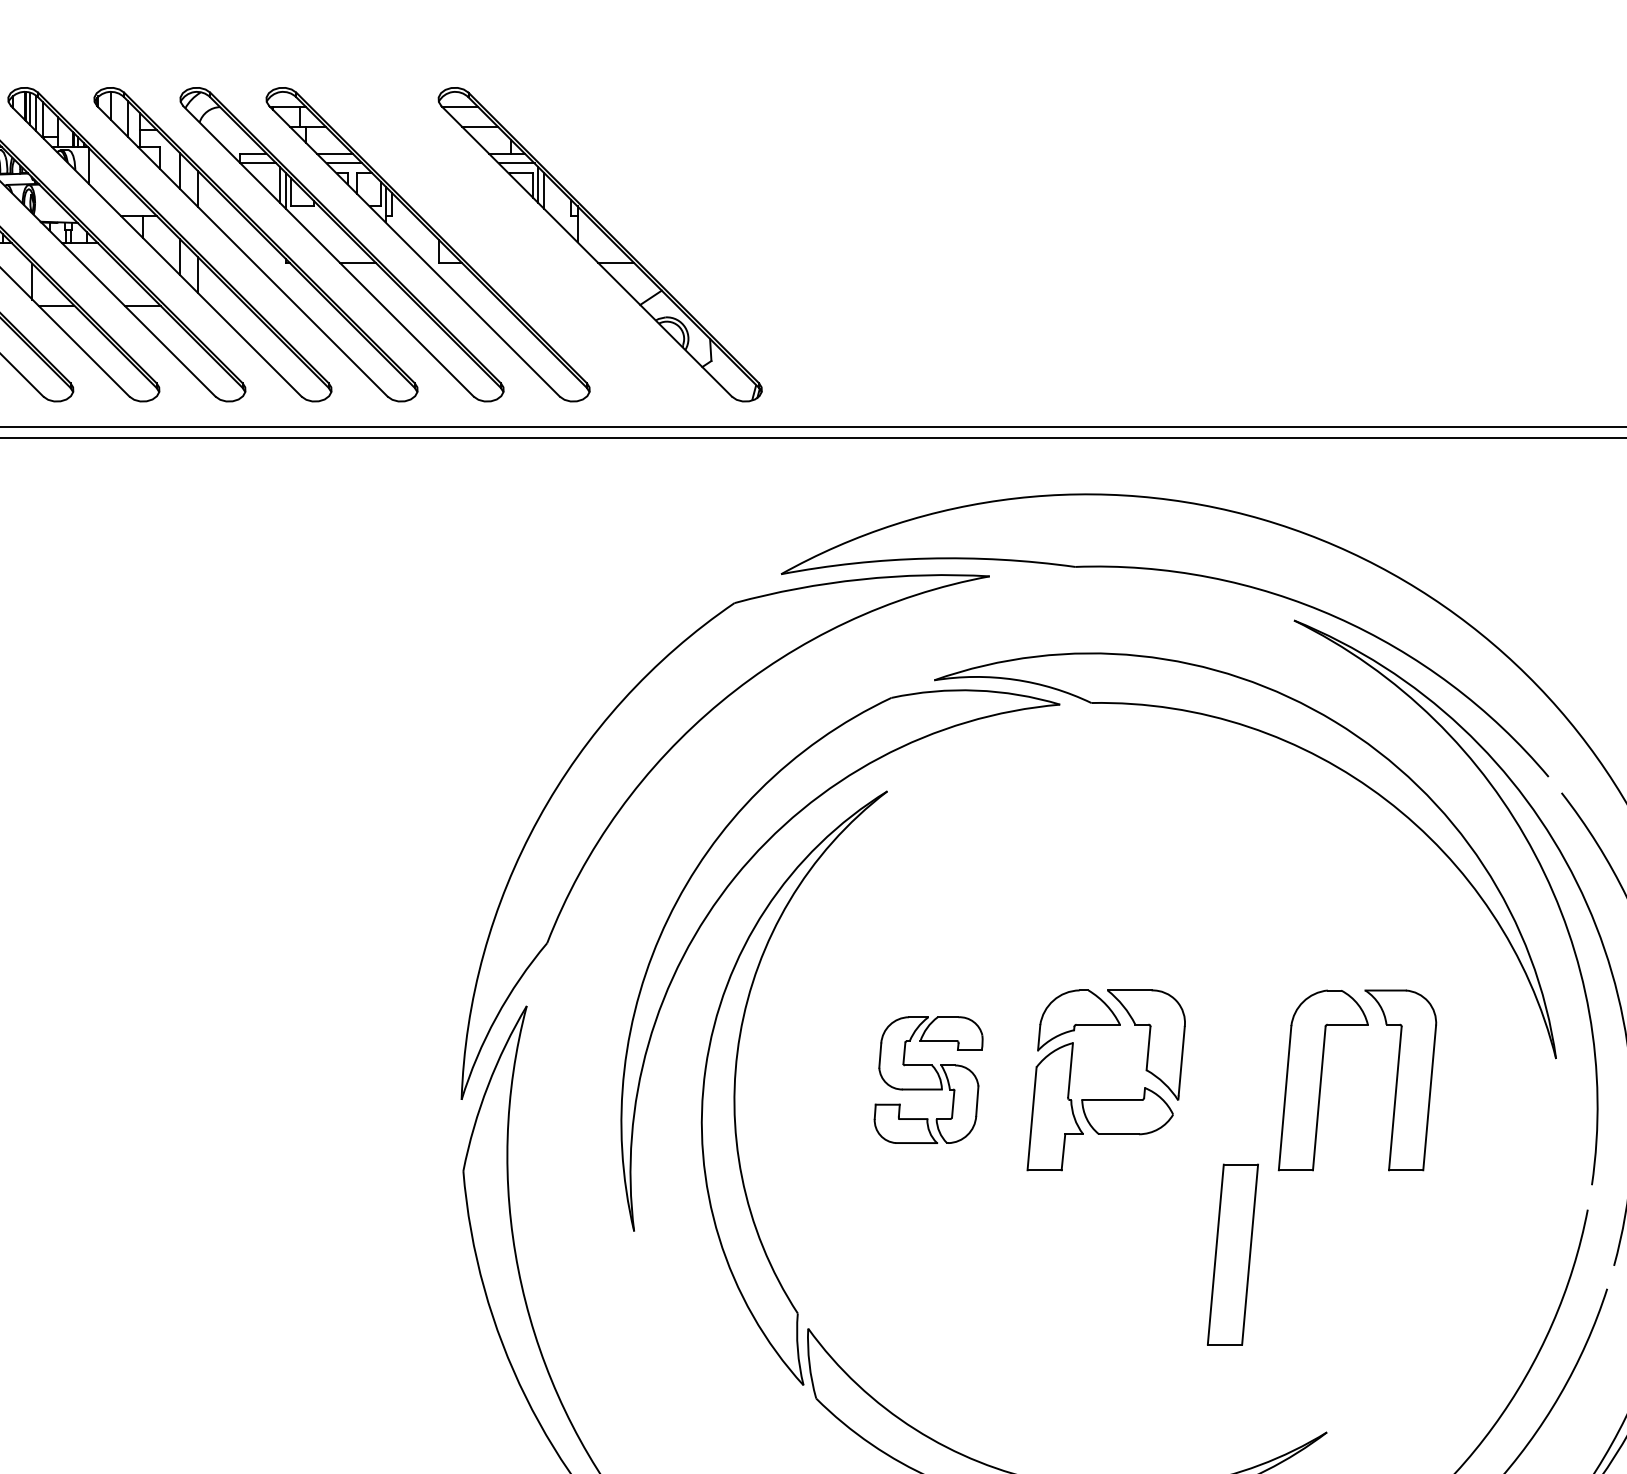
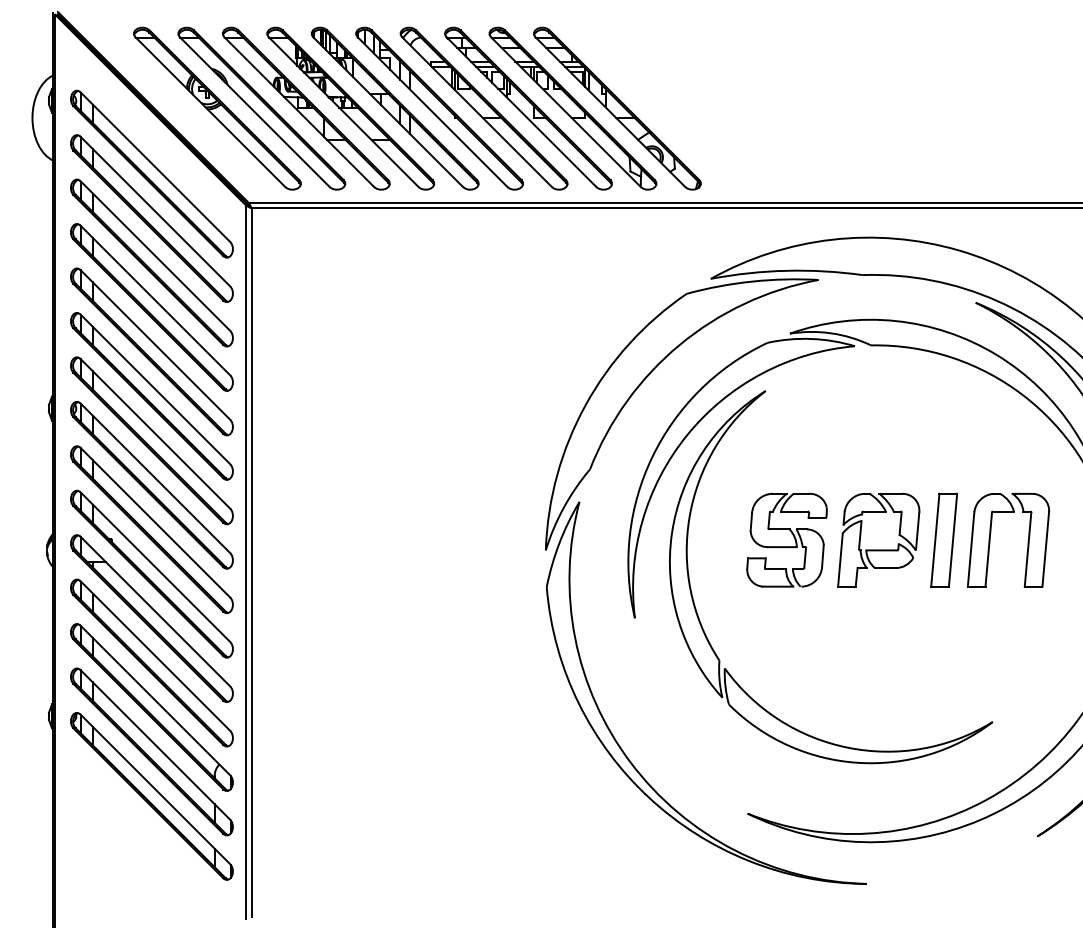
part: (513, 244) -> (572, 108), added
part: (927, 1078) -> (786, 539), size x1.43
part: (1233, 1253) -> (944, 539), moved

